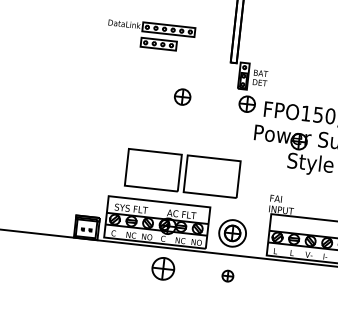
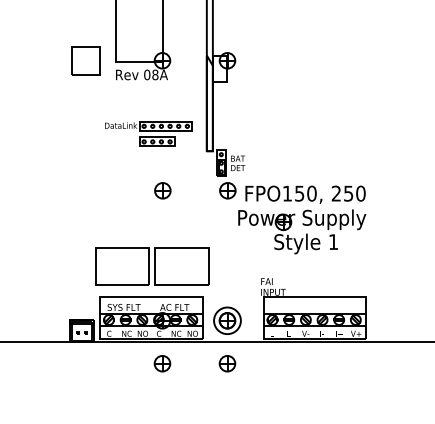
part: (150, 34) -> (148, 133), moved
part: (182, 173) -> (152, 266), moved
part: (163, 268) -> (162, 363), size x0.71
part: (227, 275) -> (227, 363), size x1.43

